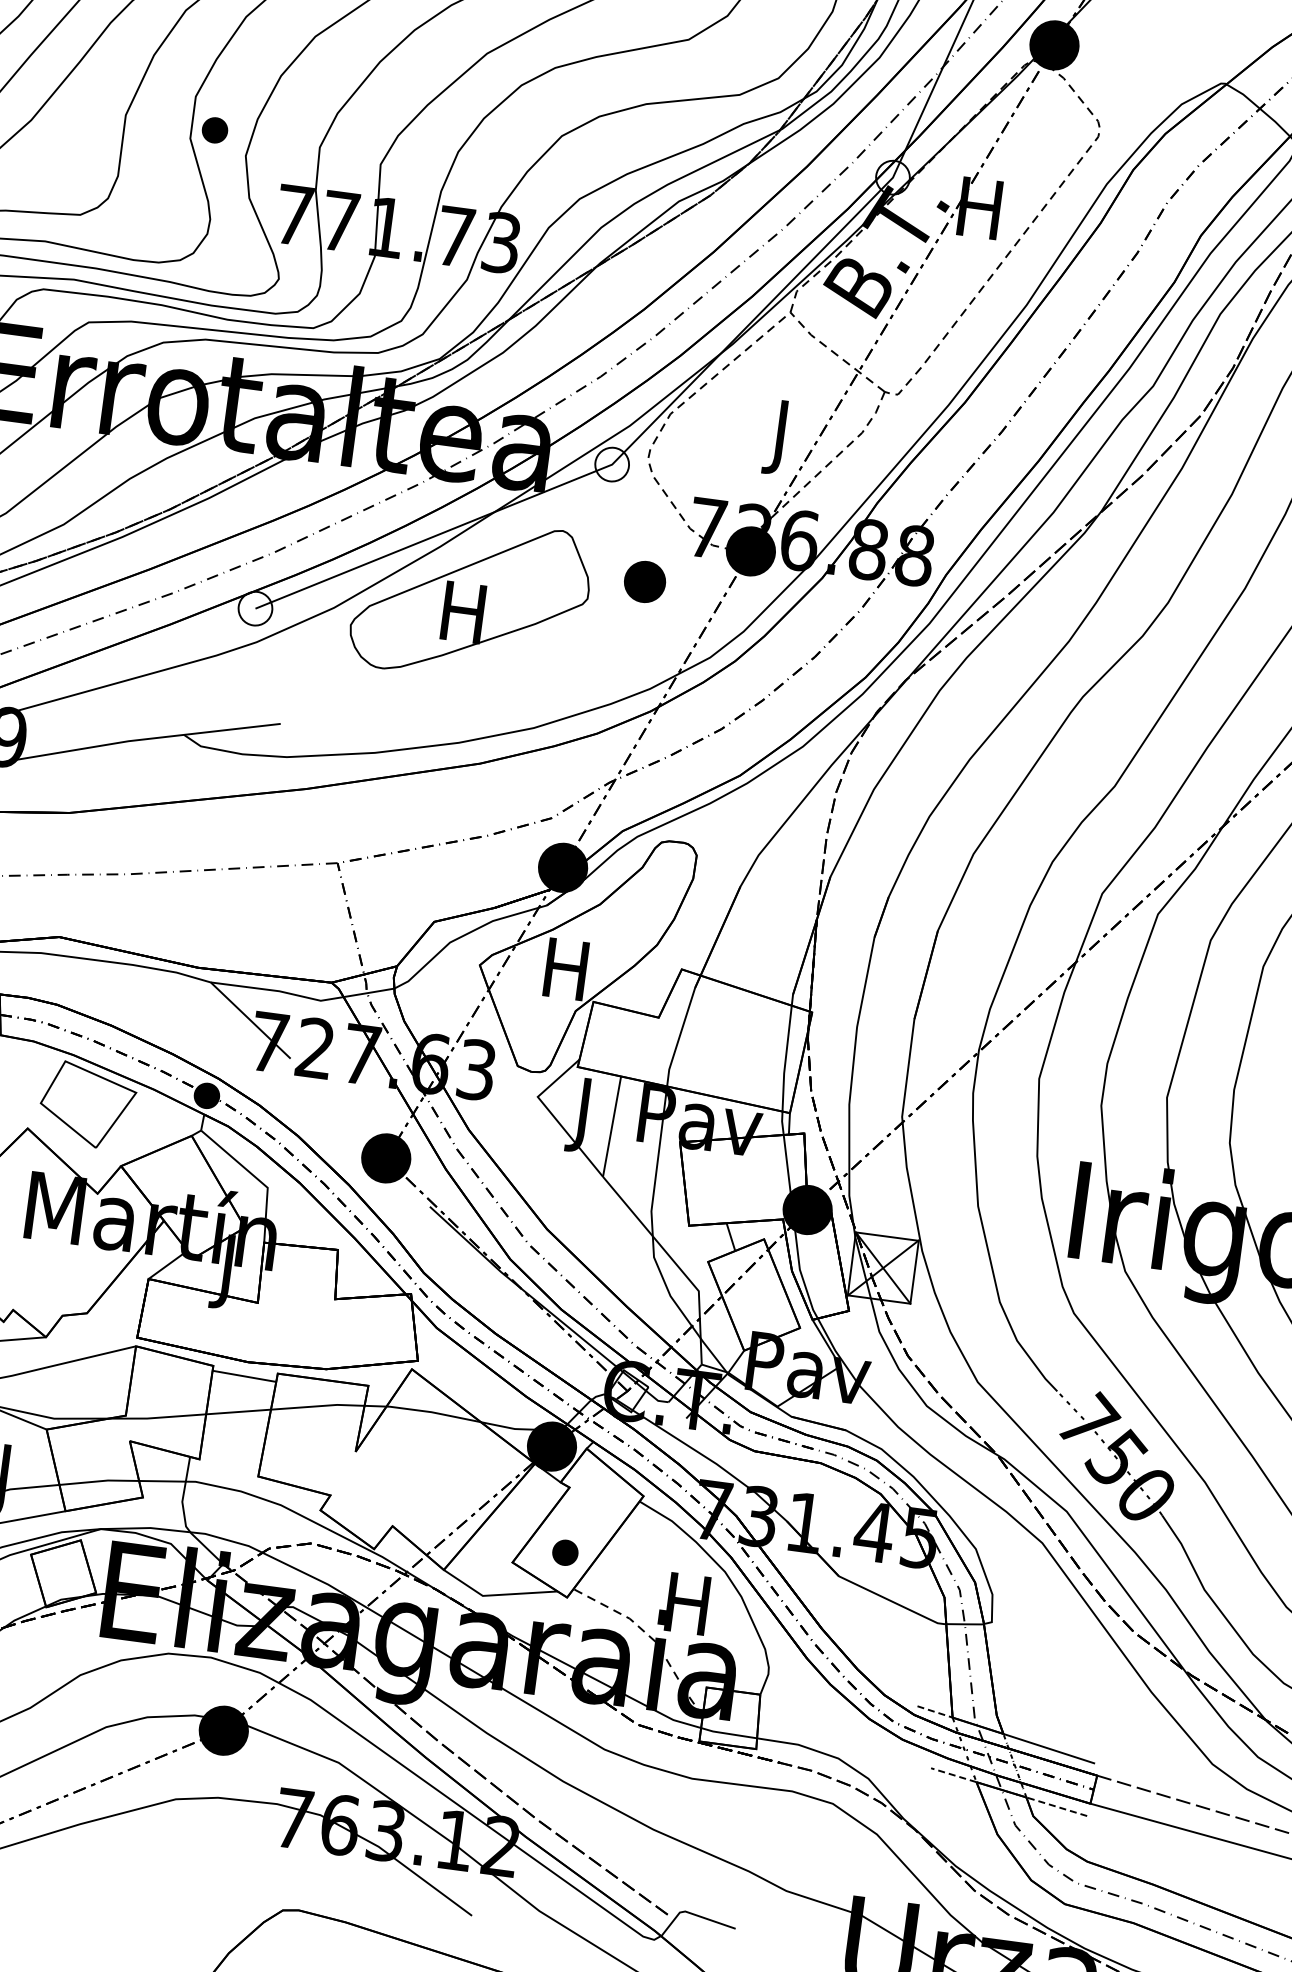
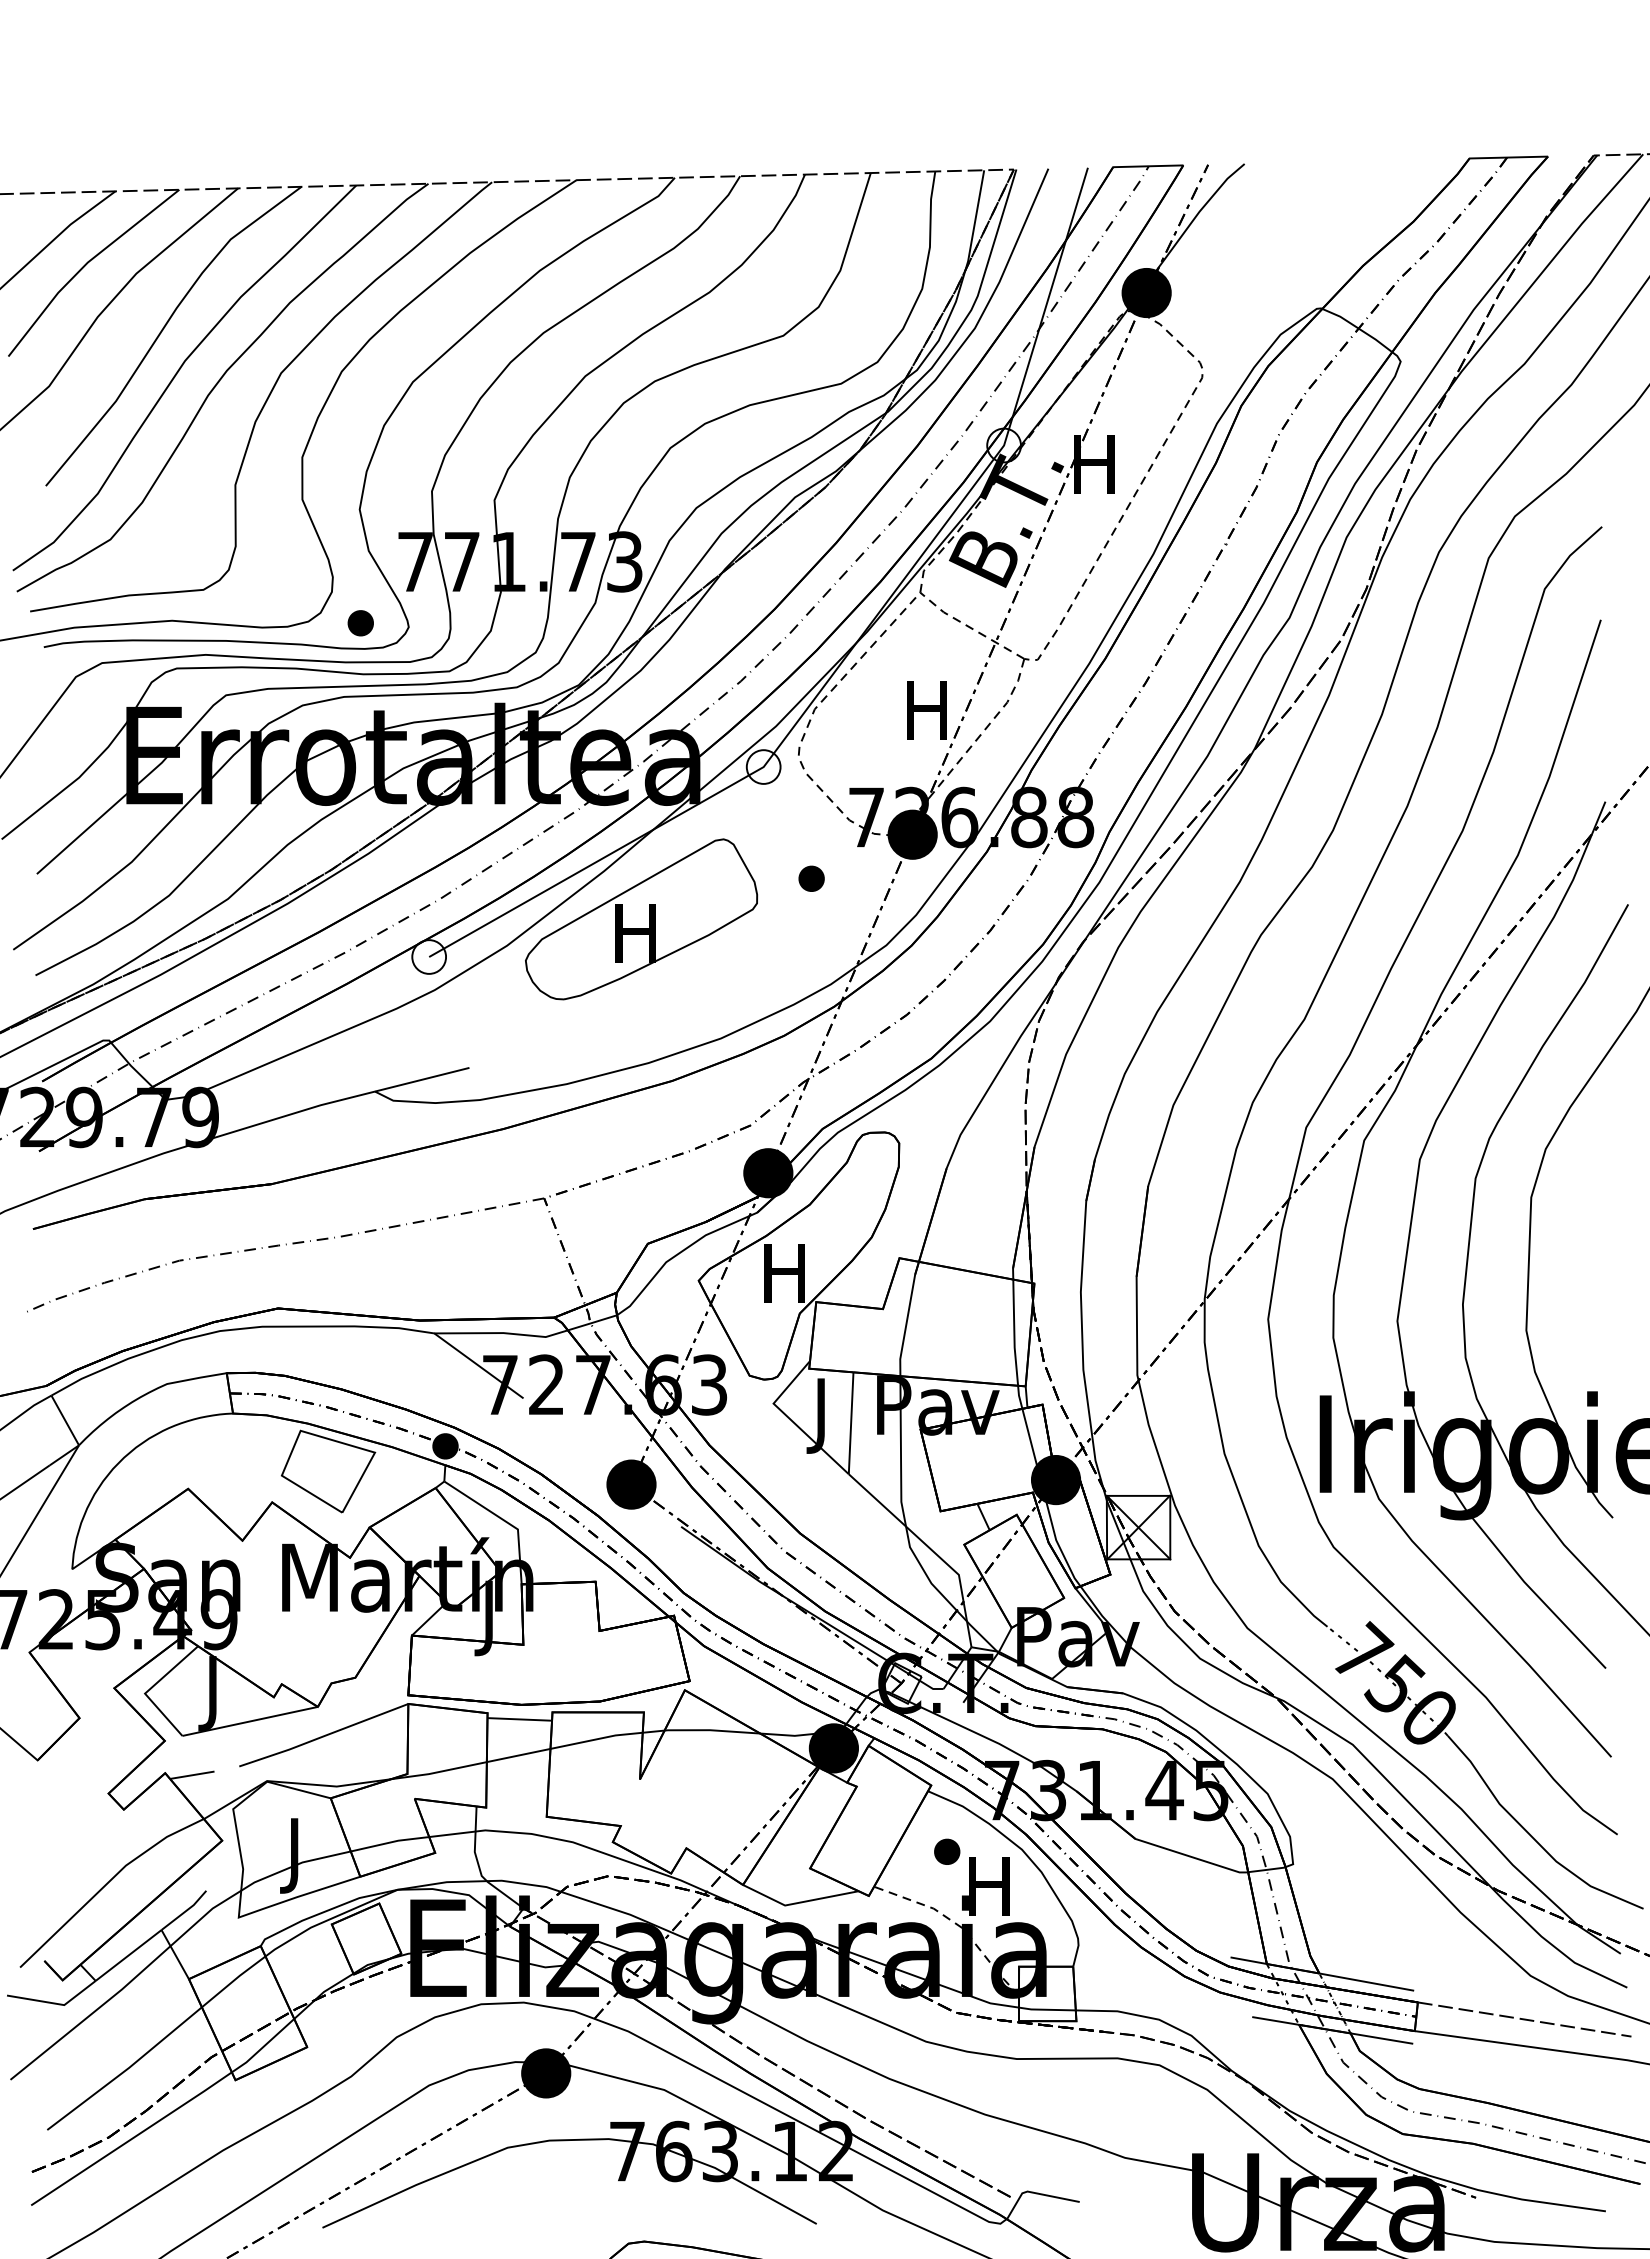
part: (214, 130) -> (360, 623), moved
text: (780, 437) -> (926, 717), J -> H
part: (644, 581) -> (811, 878), size x0.62
part: (565, 1552) -> (947, 1851), moved
line: (935, 1711) -> (1249, 1960), dashed -> solid
line: (953, 1774) -> (1275, 2020), dashed -> solid
line: (1056, 1806) -> (1381, 2038), dashed -> solid

